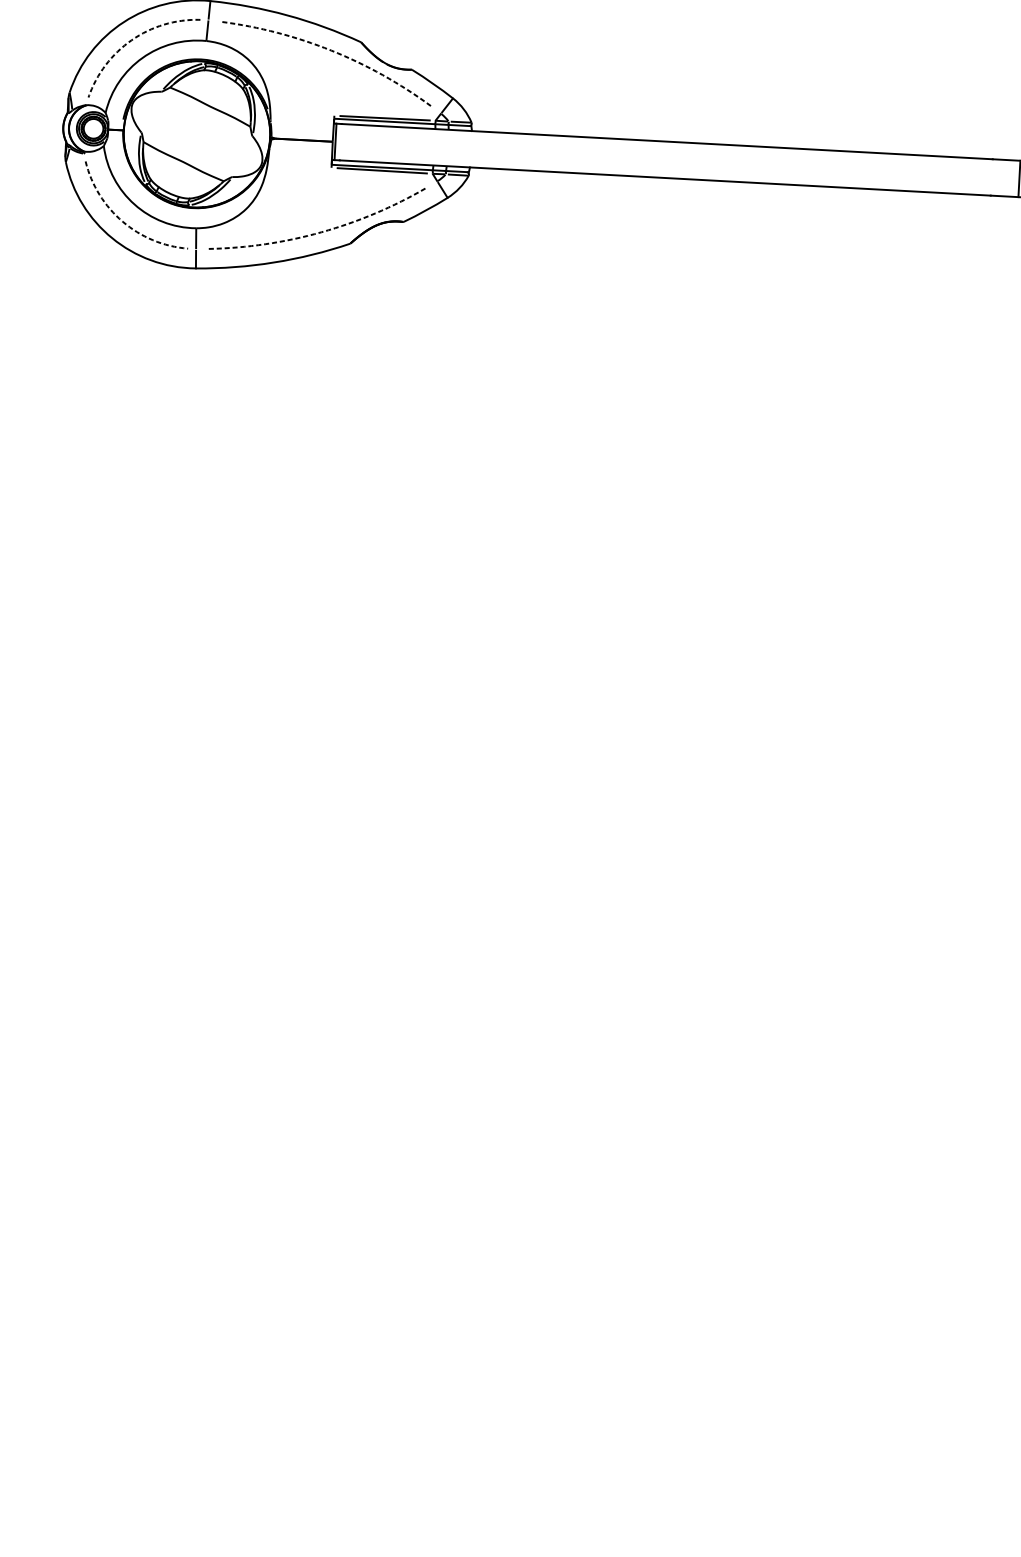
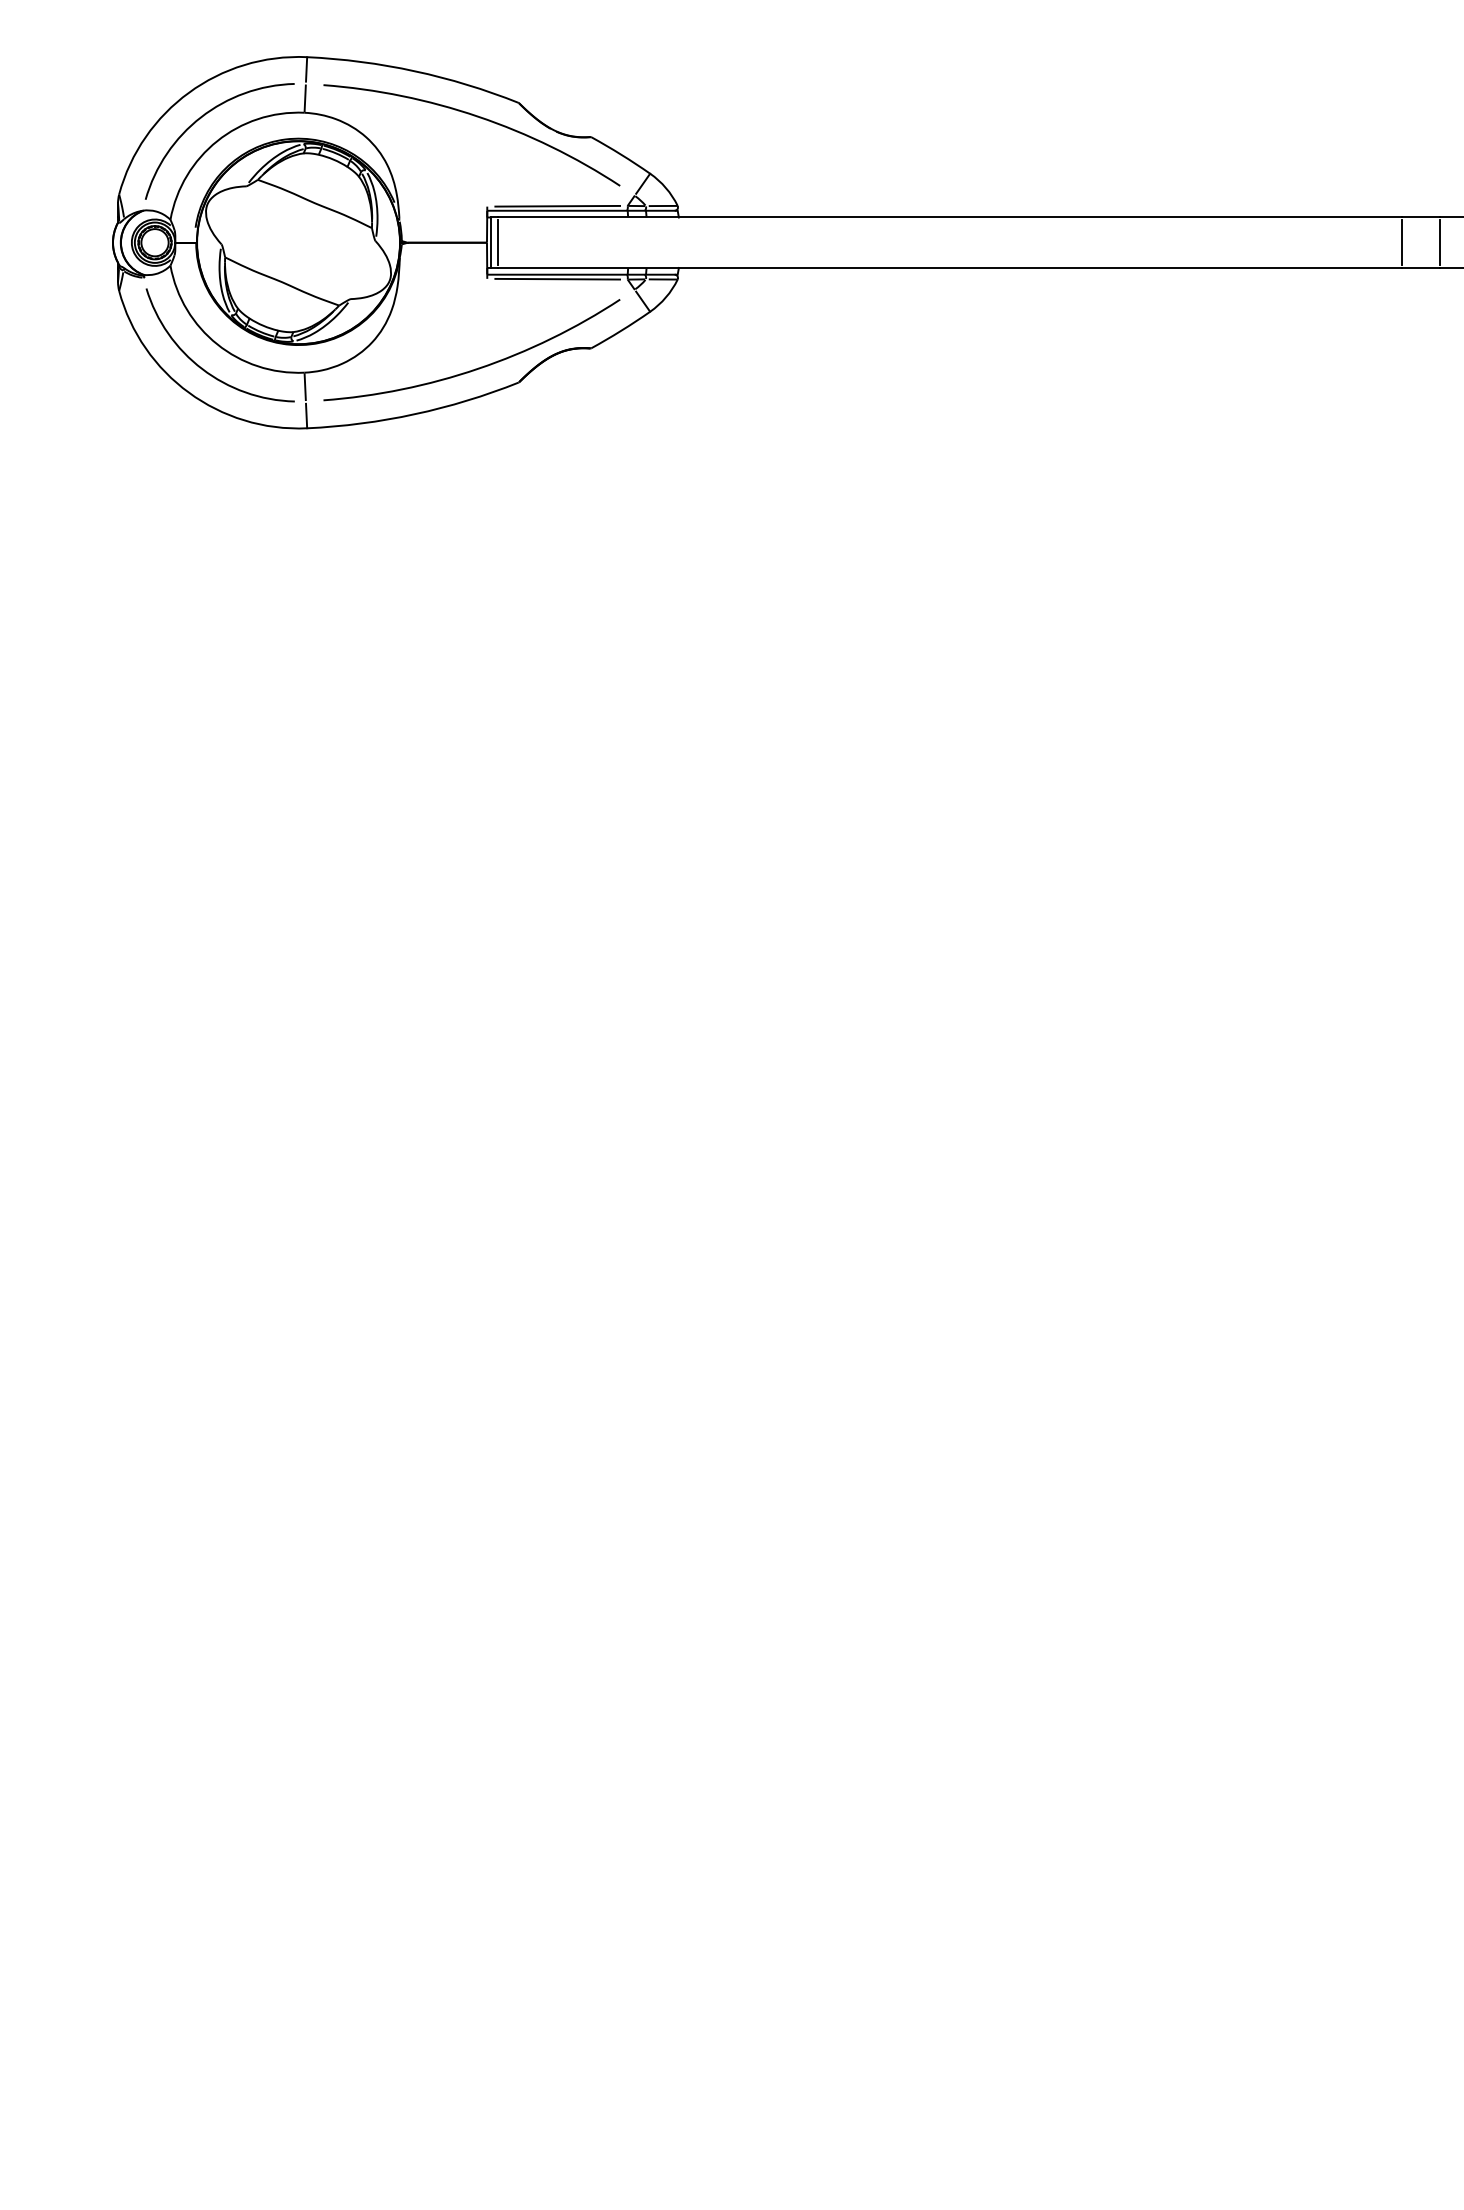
arc: (131, 40) -> (201, 117), dashed -> solid
arc: (331, 50) -> (478, 116), dashed -> solid
line: (341, 142) -> (498, 242), added
line: (991, 177) -> (1401, 242), added
arc: (122, 221) -> (202, 369), dashed -> solid
arc: (321, 232) -> (478, 368), dashed -> solid

